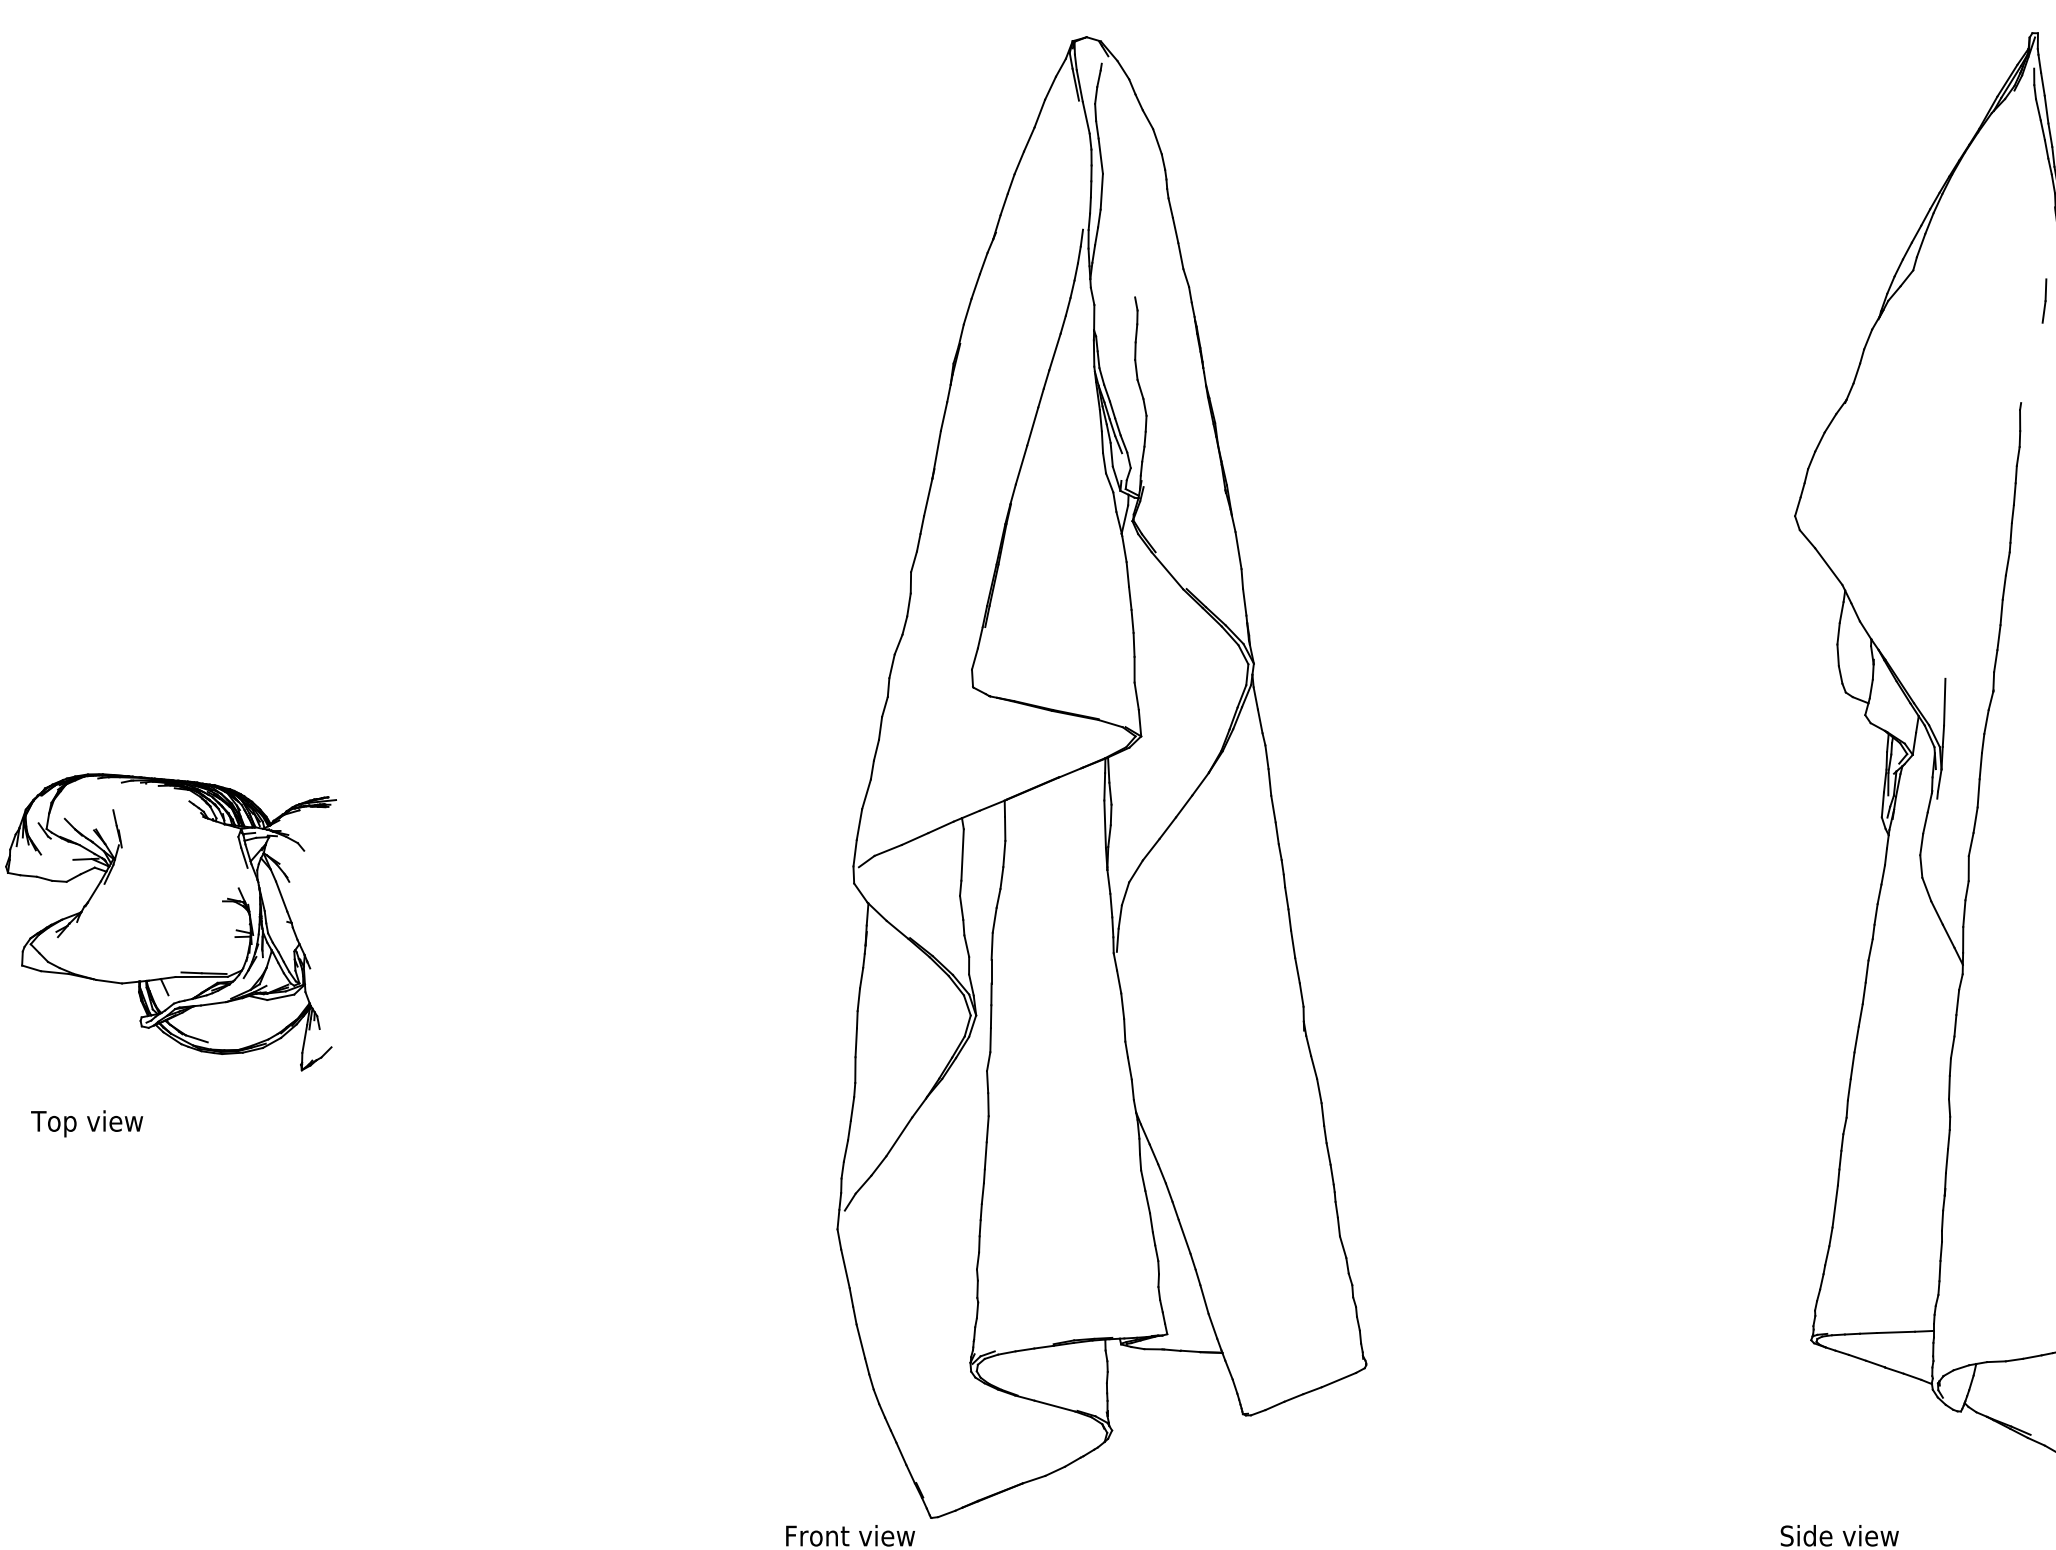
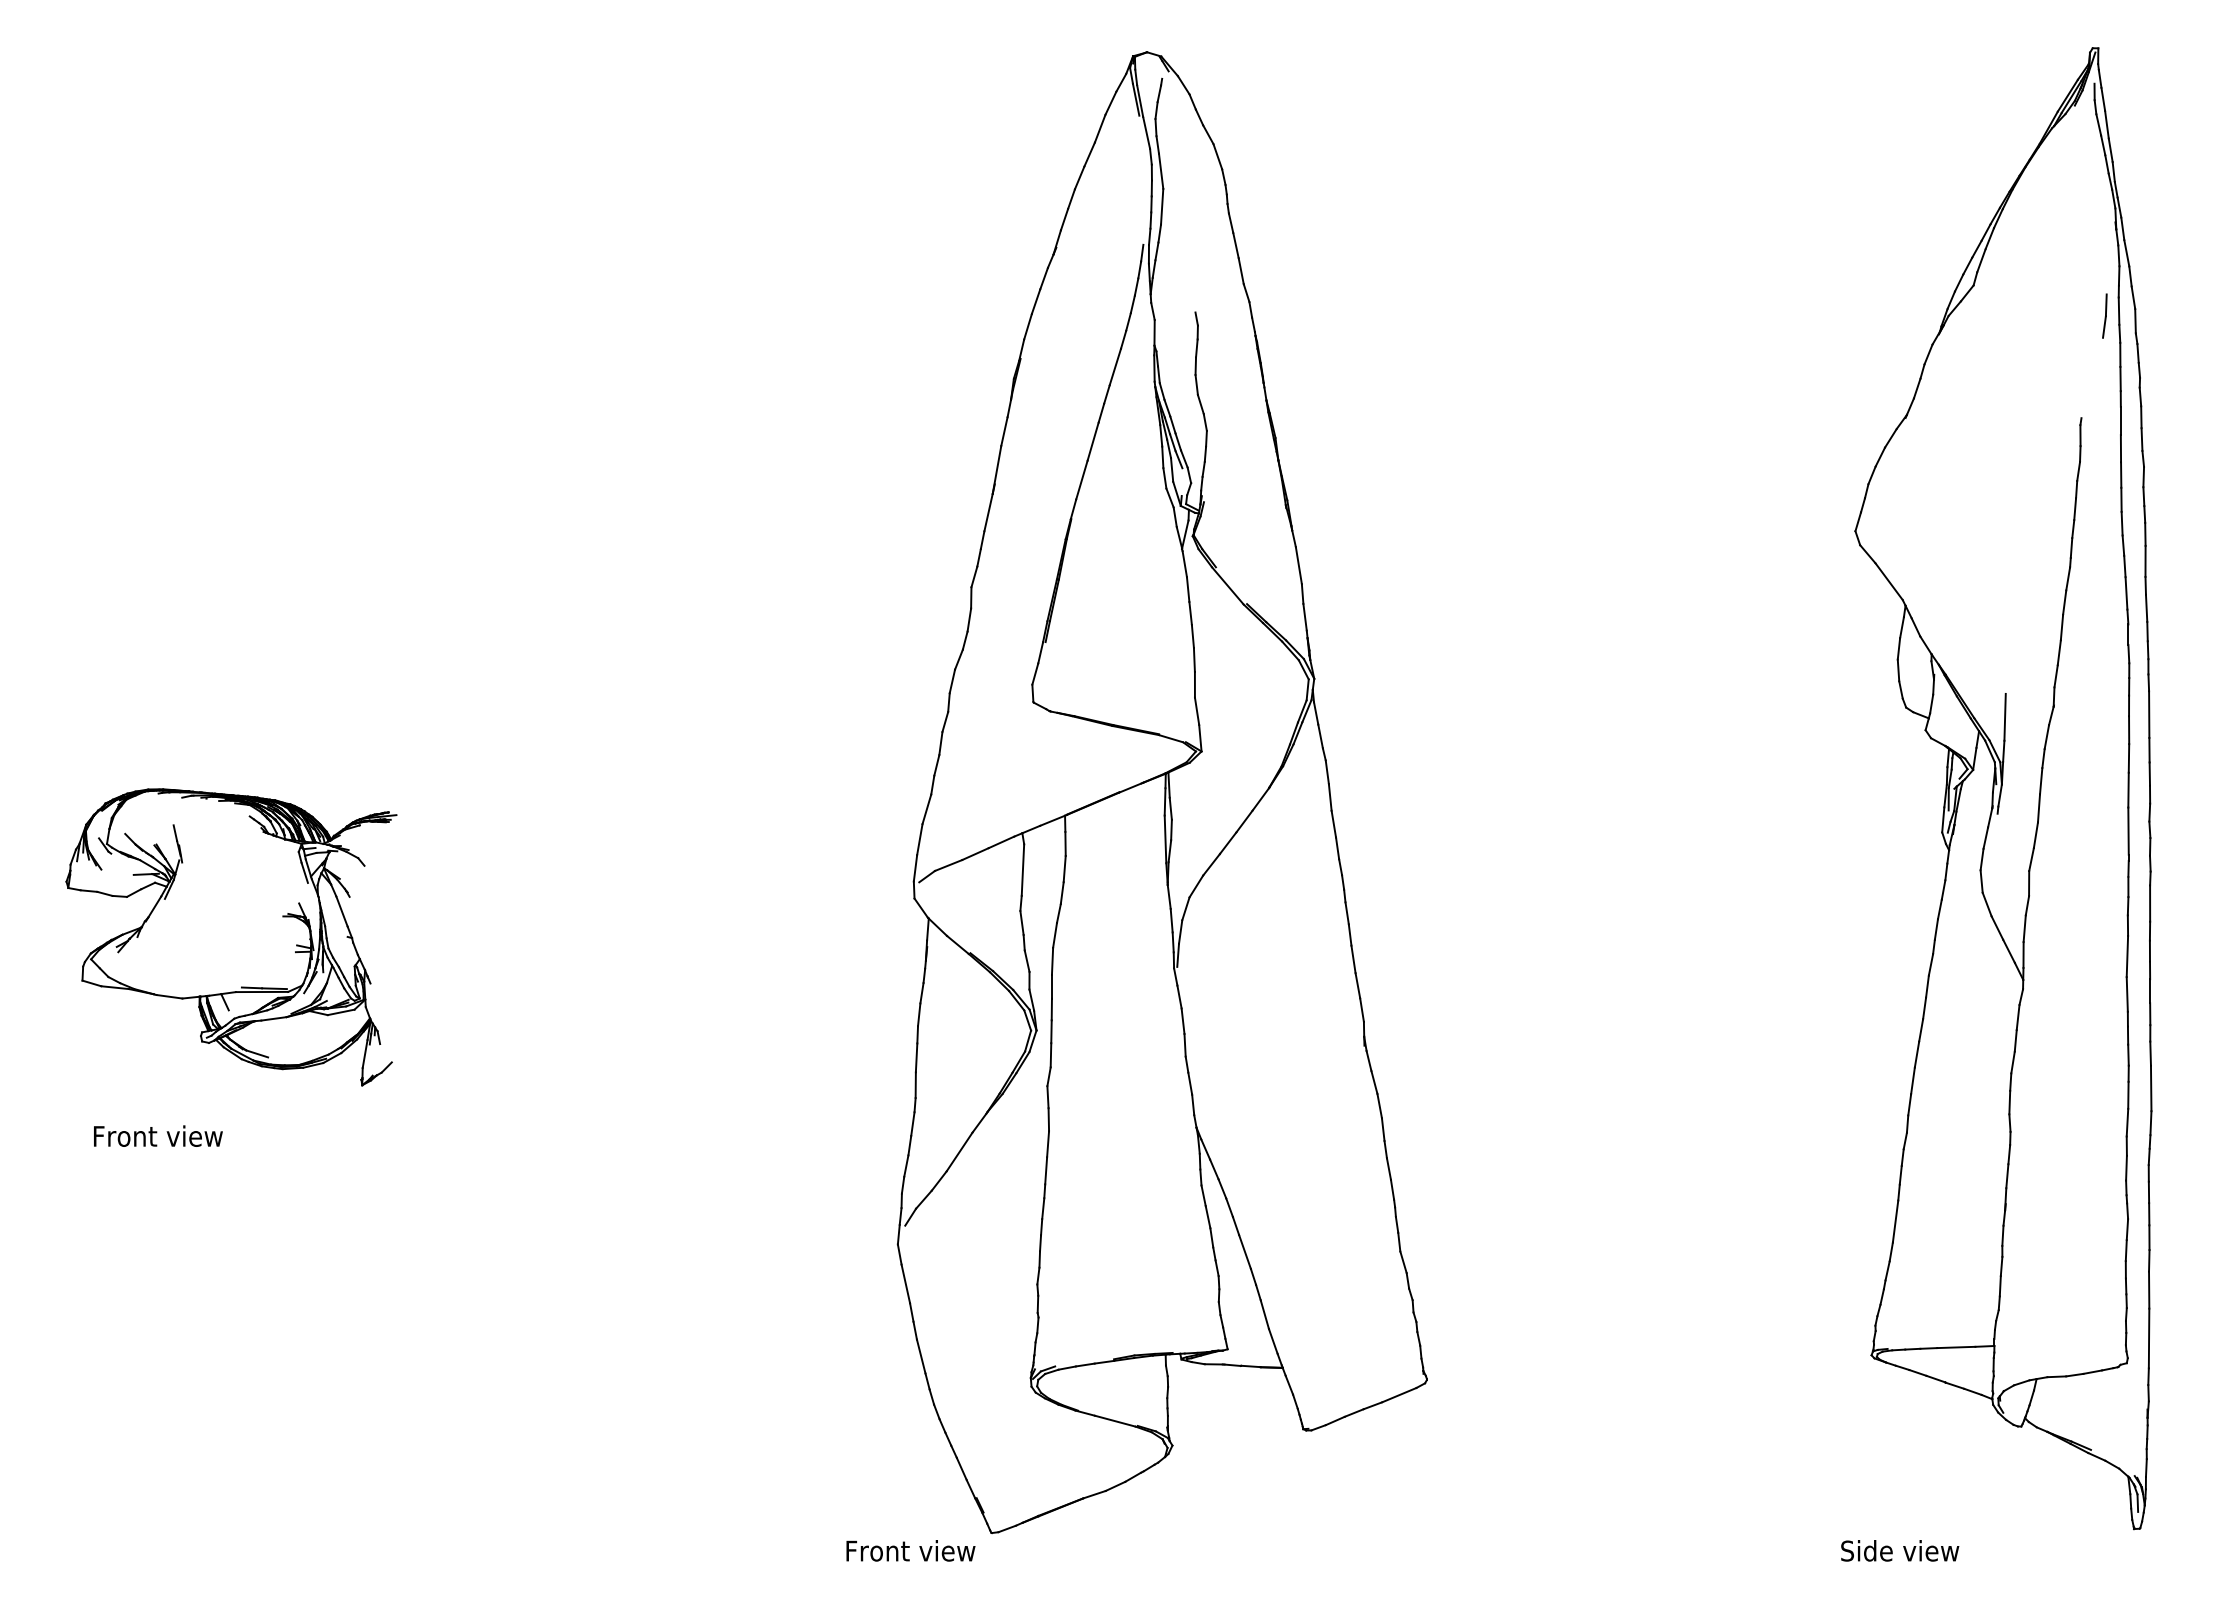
text: (96, 1123) -> (156, 1138), Top view -> Front view

